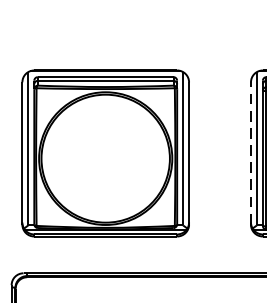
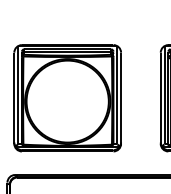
line: (250, 153) -> (160, 98), dashed -> solid

